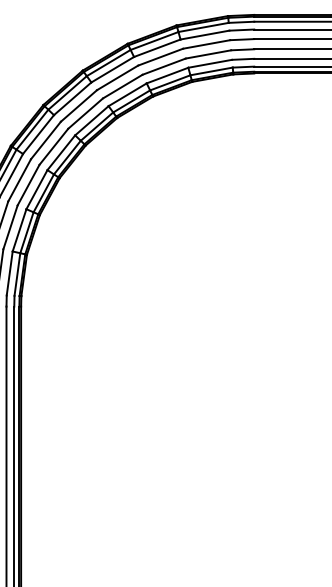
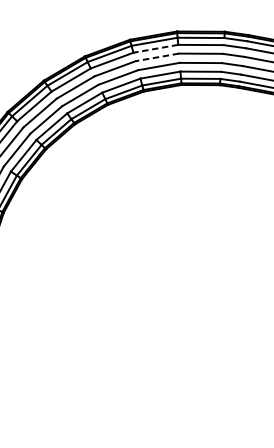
line: (157, 48) -> (155, 49), solid -> dashed
line: (160, 57) -> (157, 57), solid -> dashed

